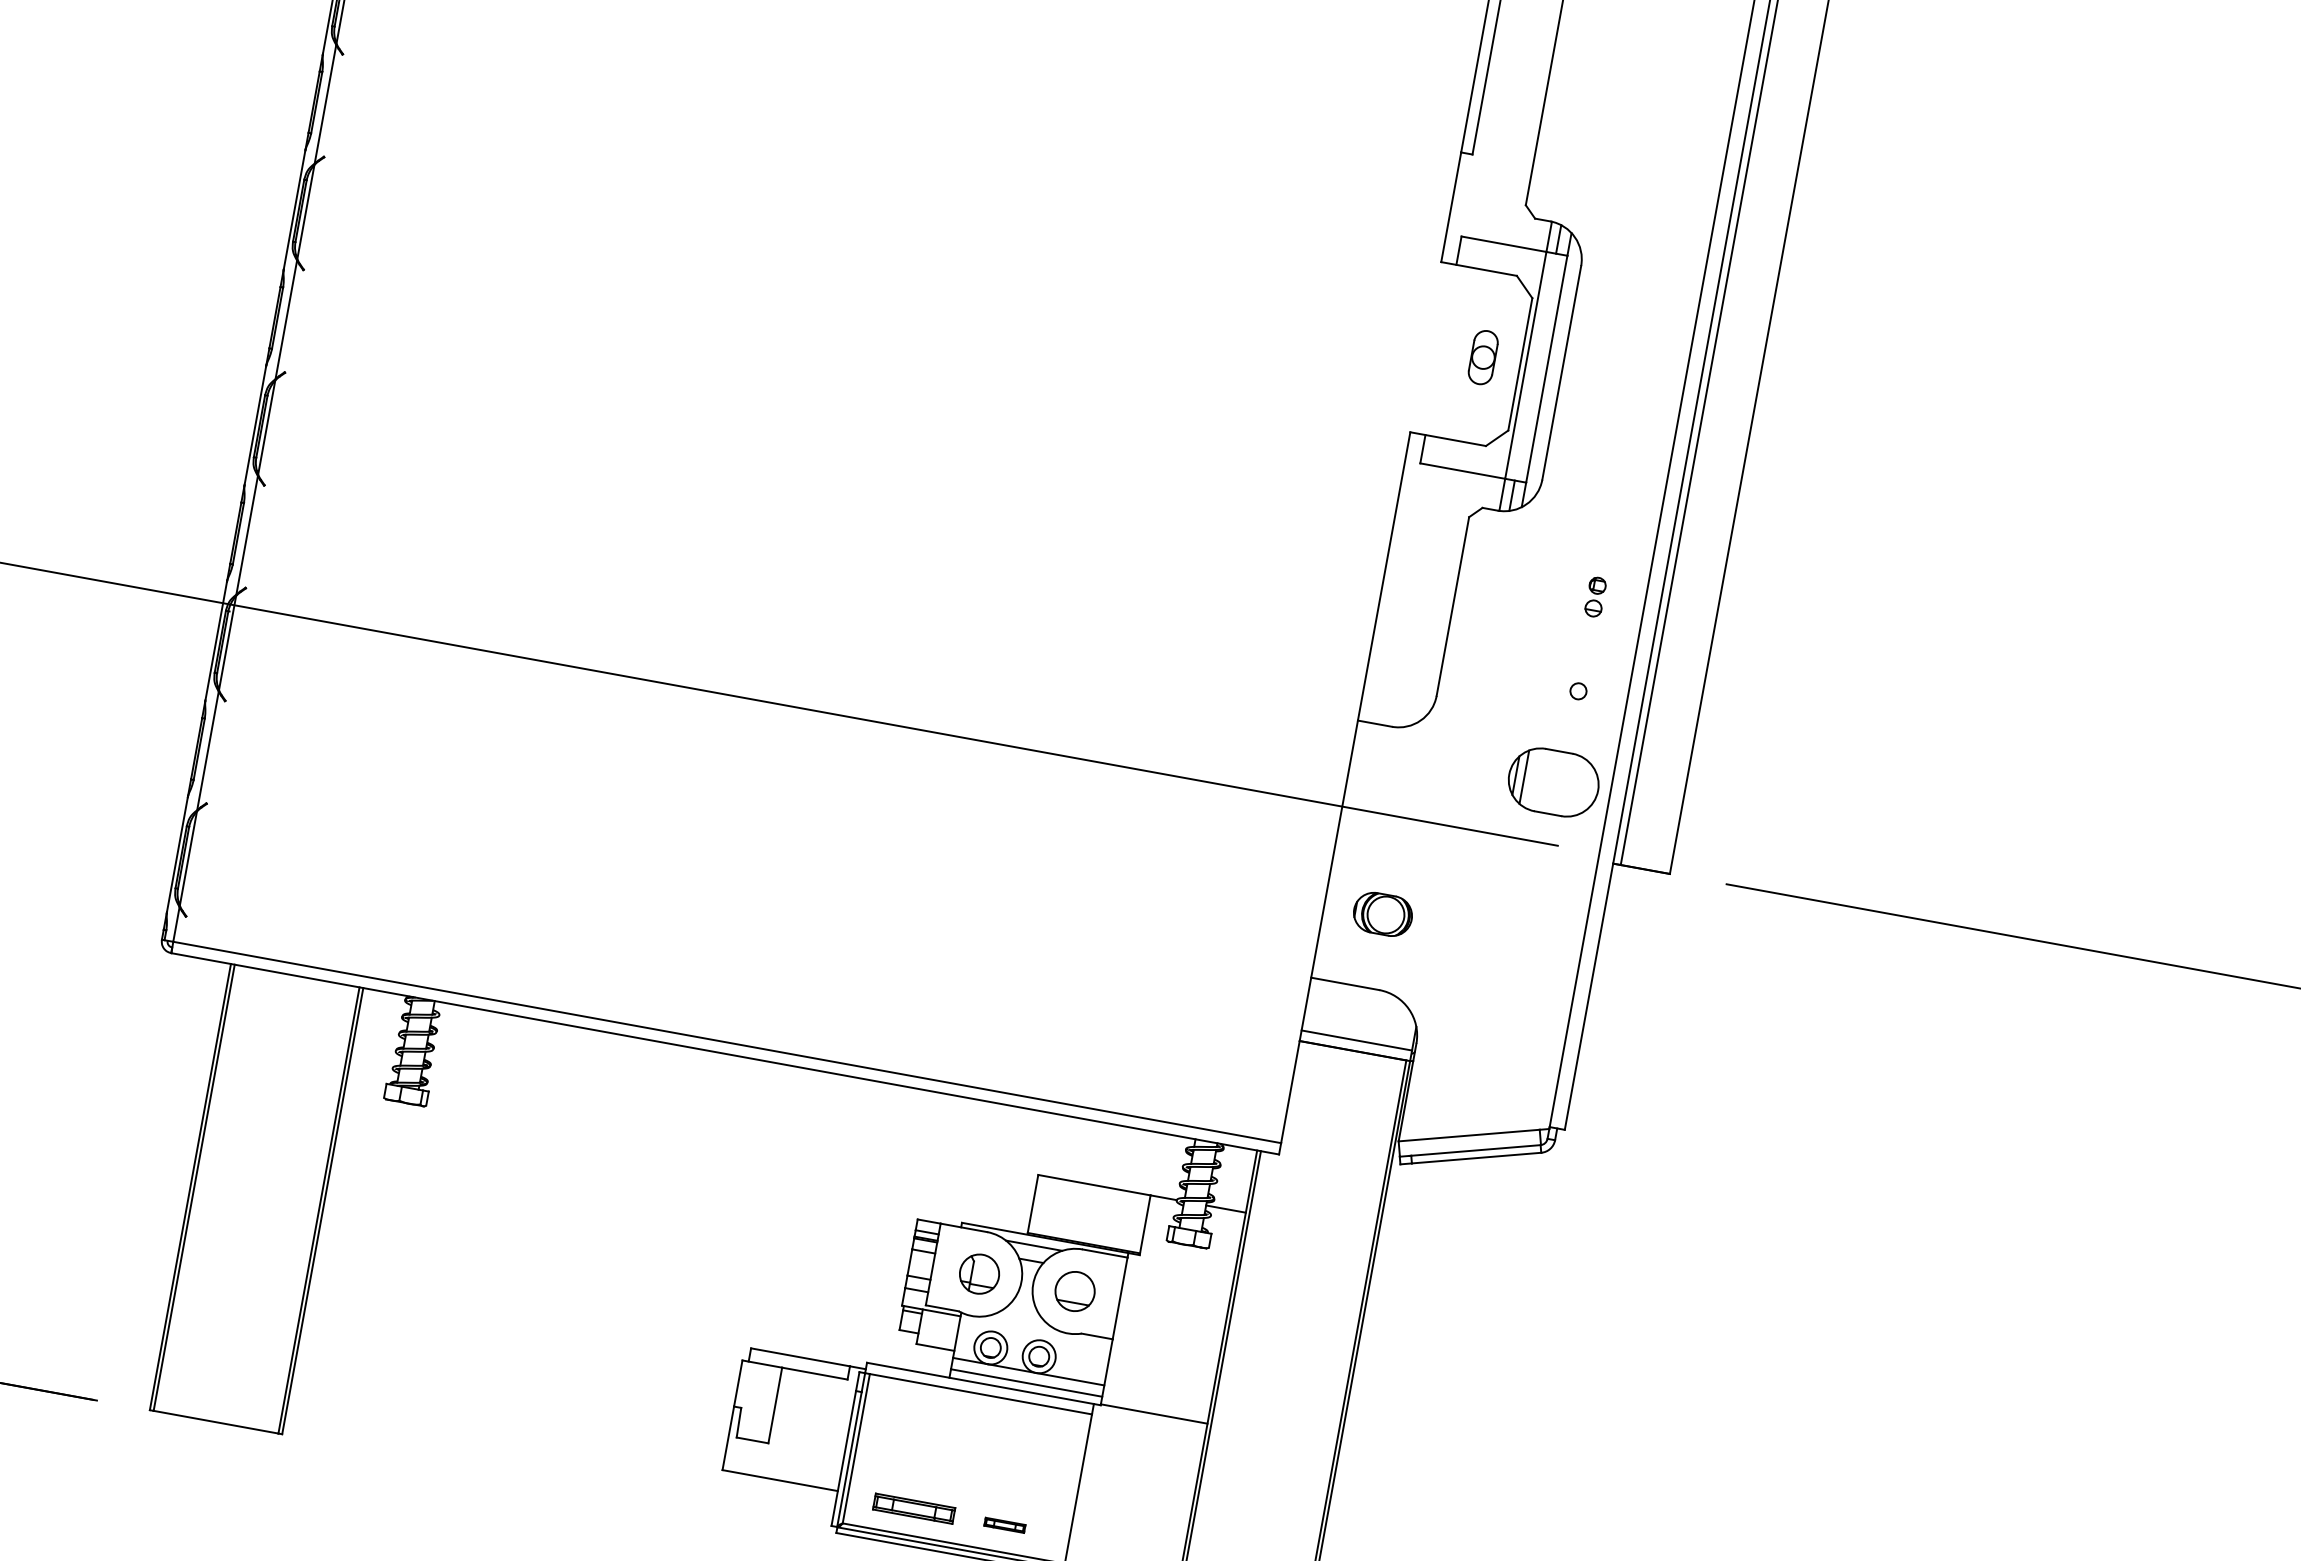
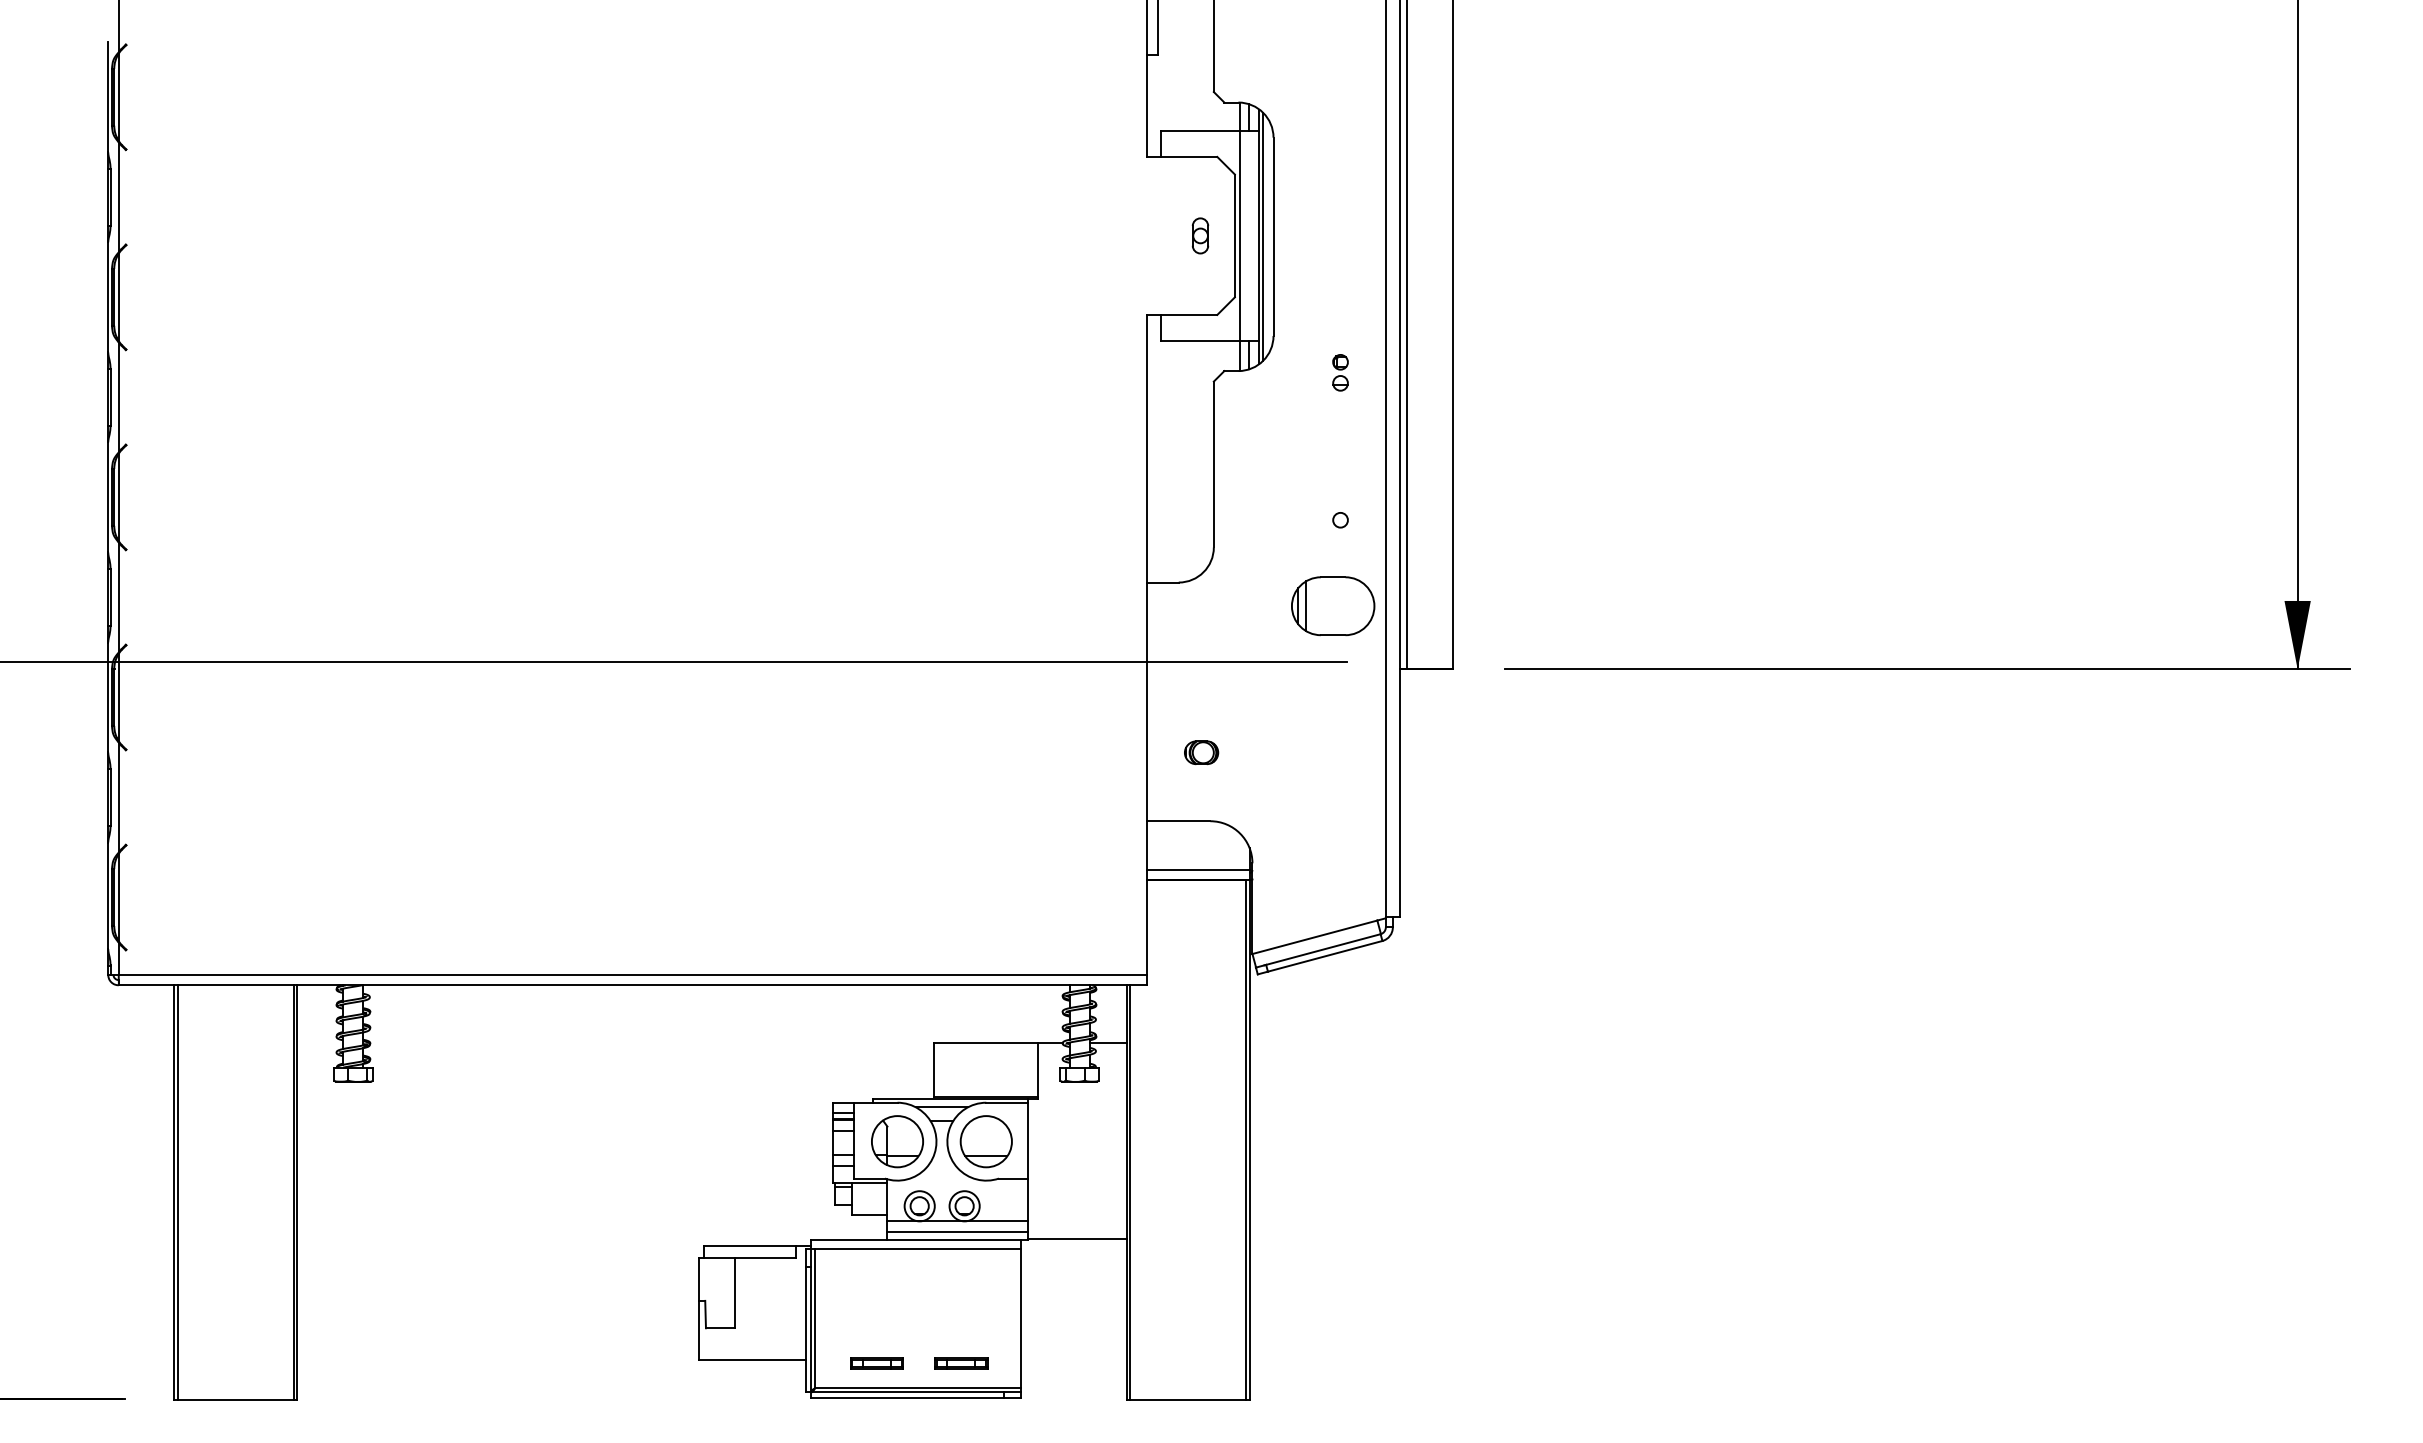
part: (1483, 357) -> (1200, 235), size x0.71
line: (1549, 370) -> (1262, 236), added
part: (1595, 596) -> (1340, 372), moved
part: (1383, 914) -> (1201, 752), size x0.62
part: (979, 1273) -> (897, 1141), size x1.43
part: (1074, 1291) -> (985, 1141), size x1.43
part: (913, 1508) -> (876, 1363), size x0.71
part: (1005, 1525) -> (961, 1363), size x1.43

